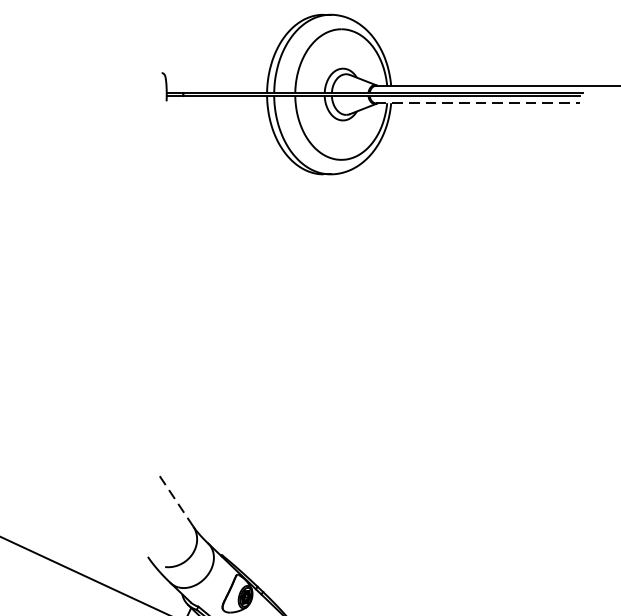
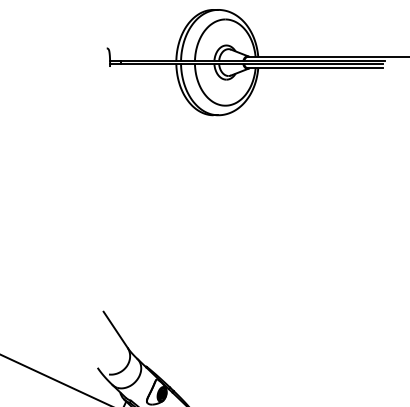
line: (477, 103) -> (315, 68), dashed -> solid
line: (174, 498) -> (115, 329), dashed -> solid

